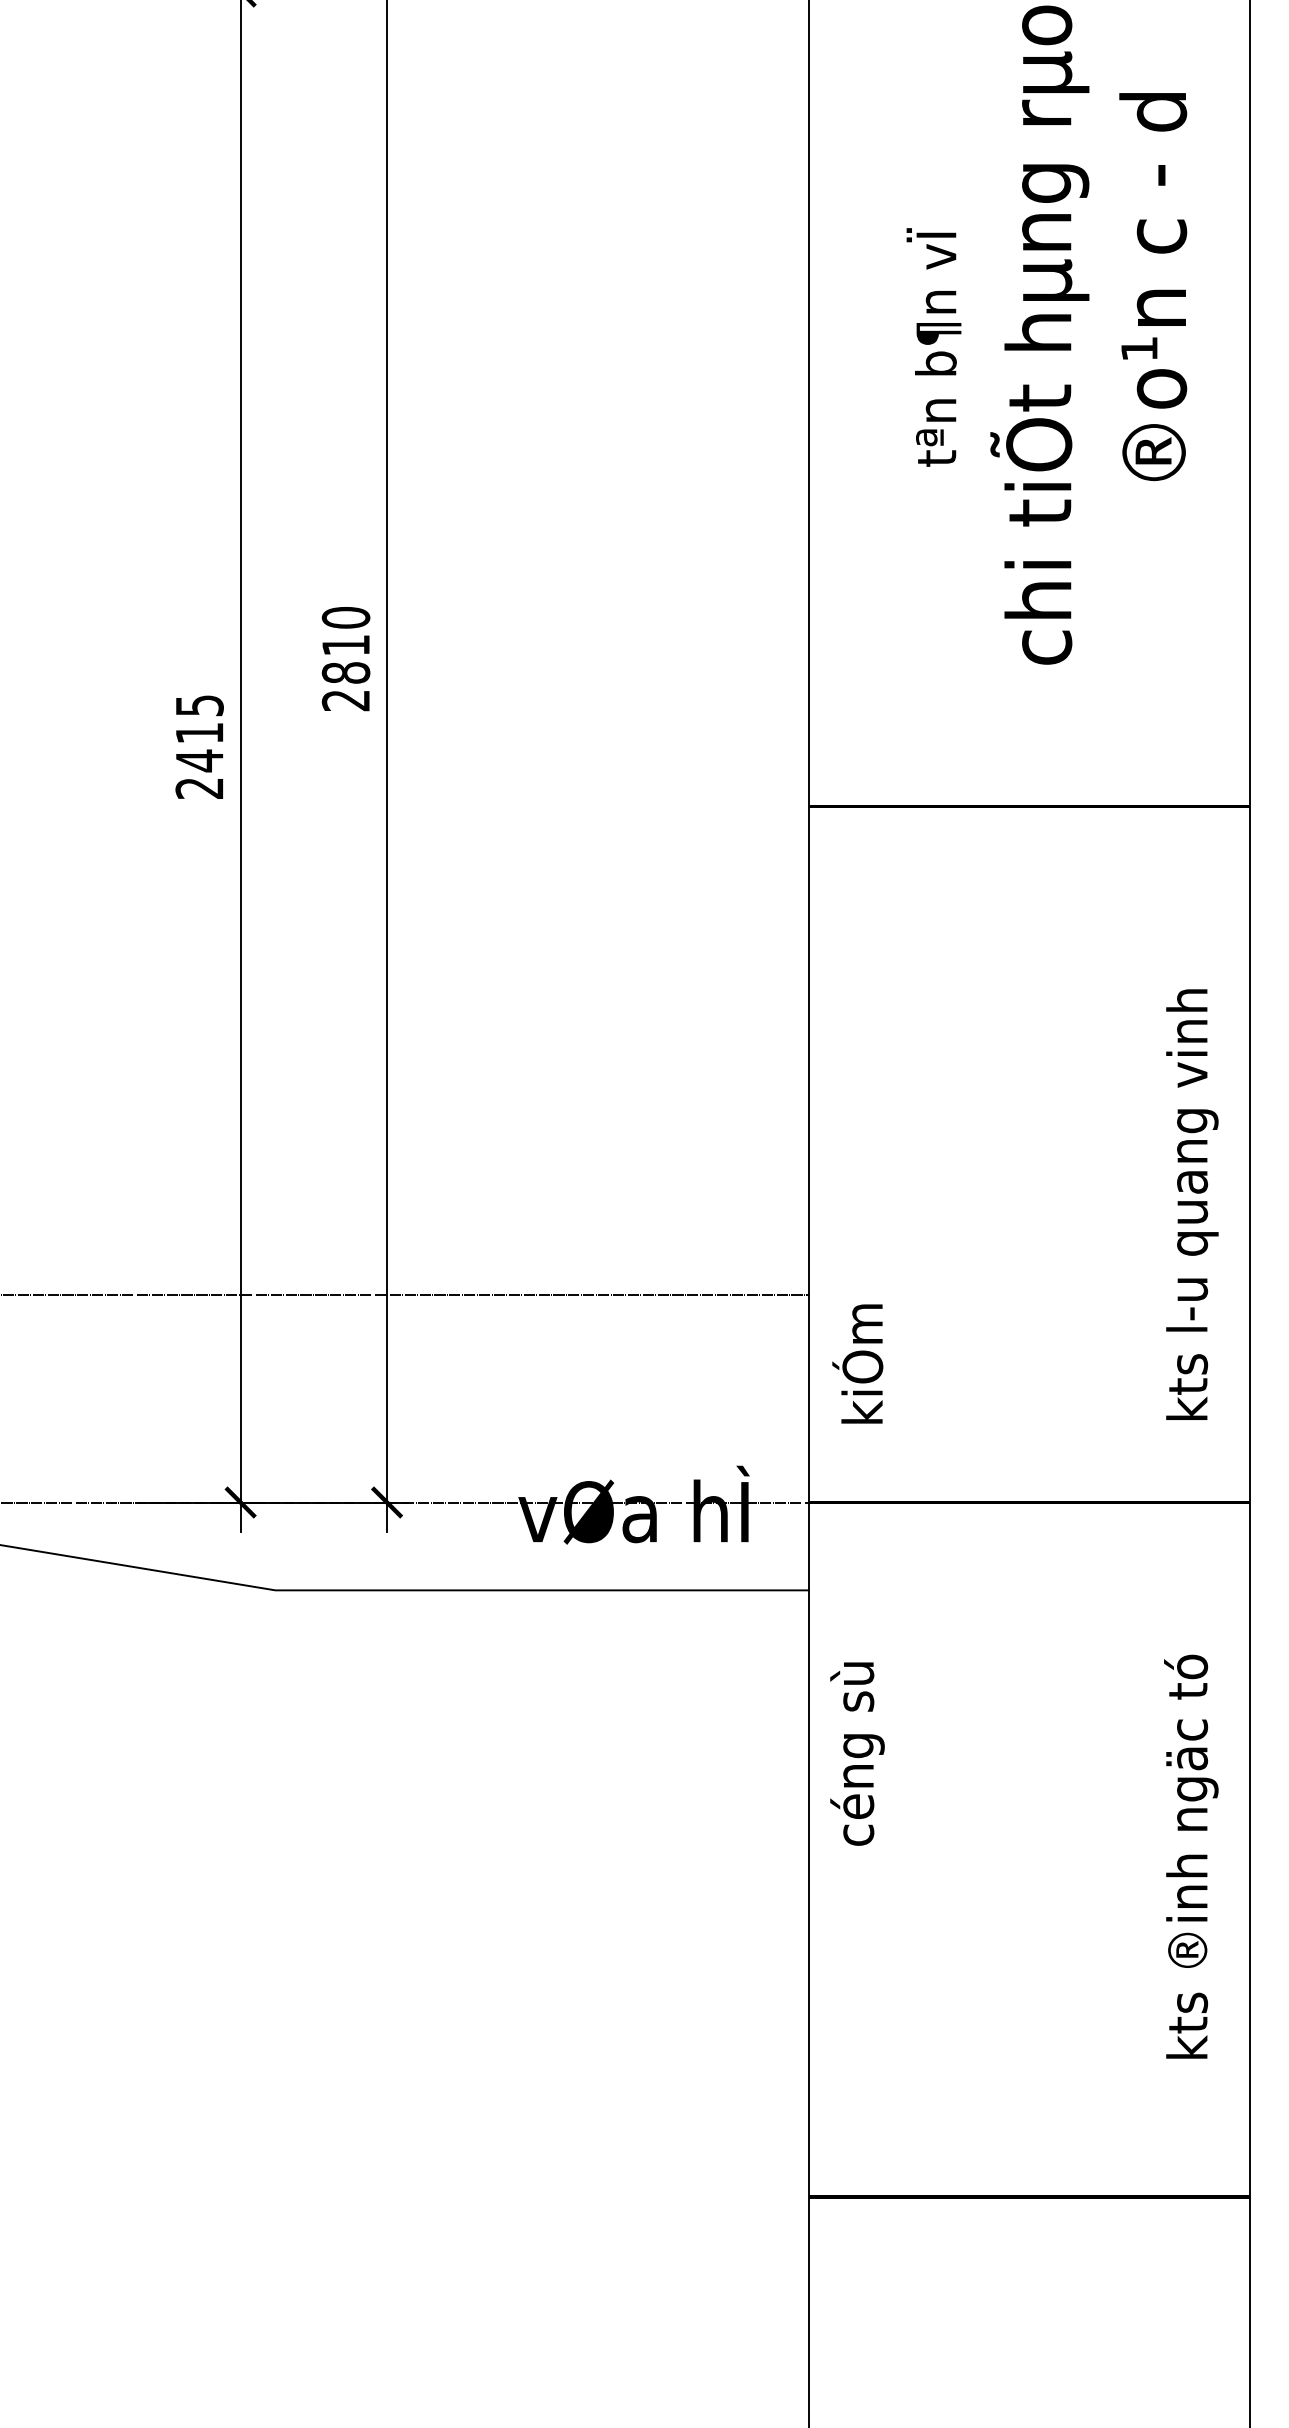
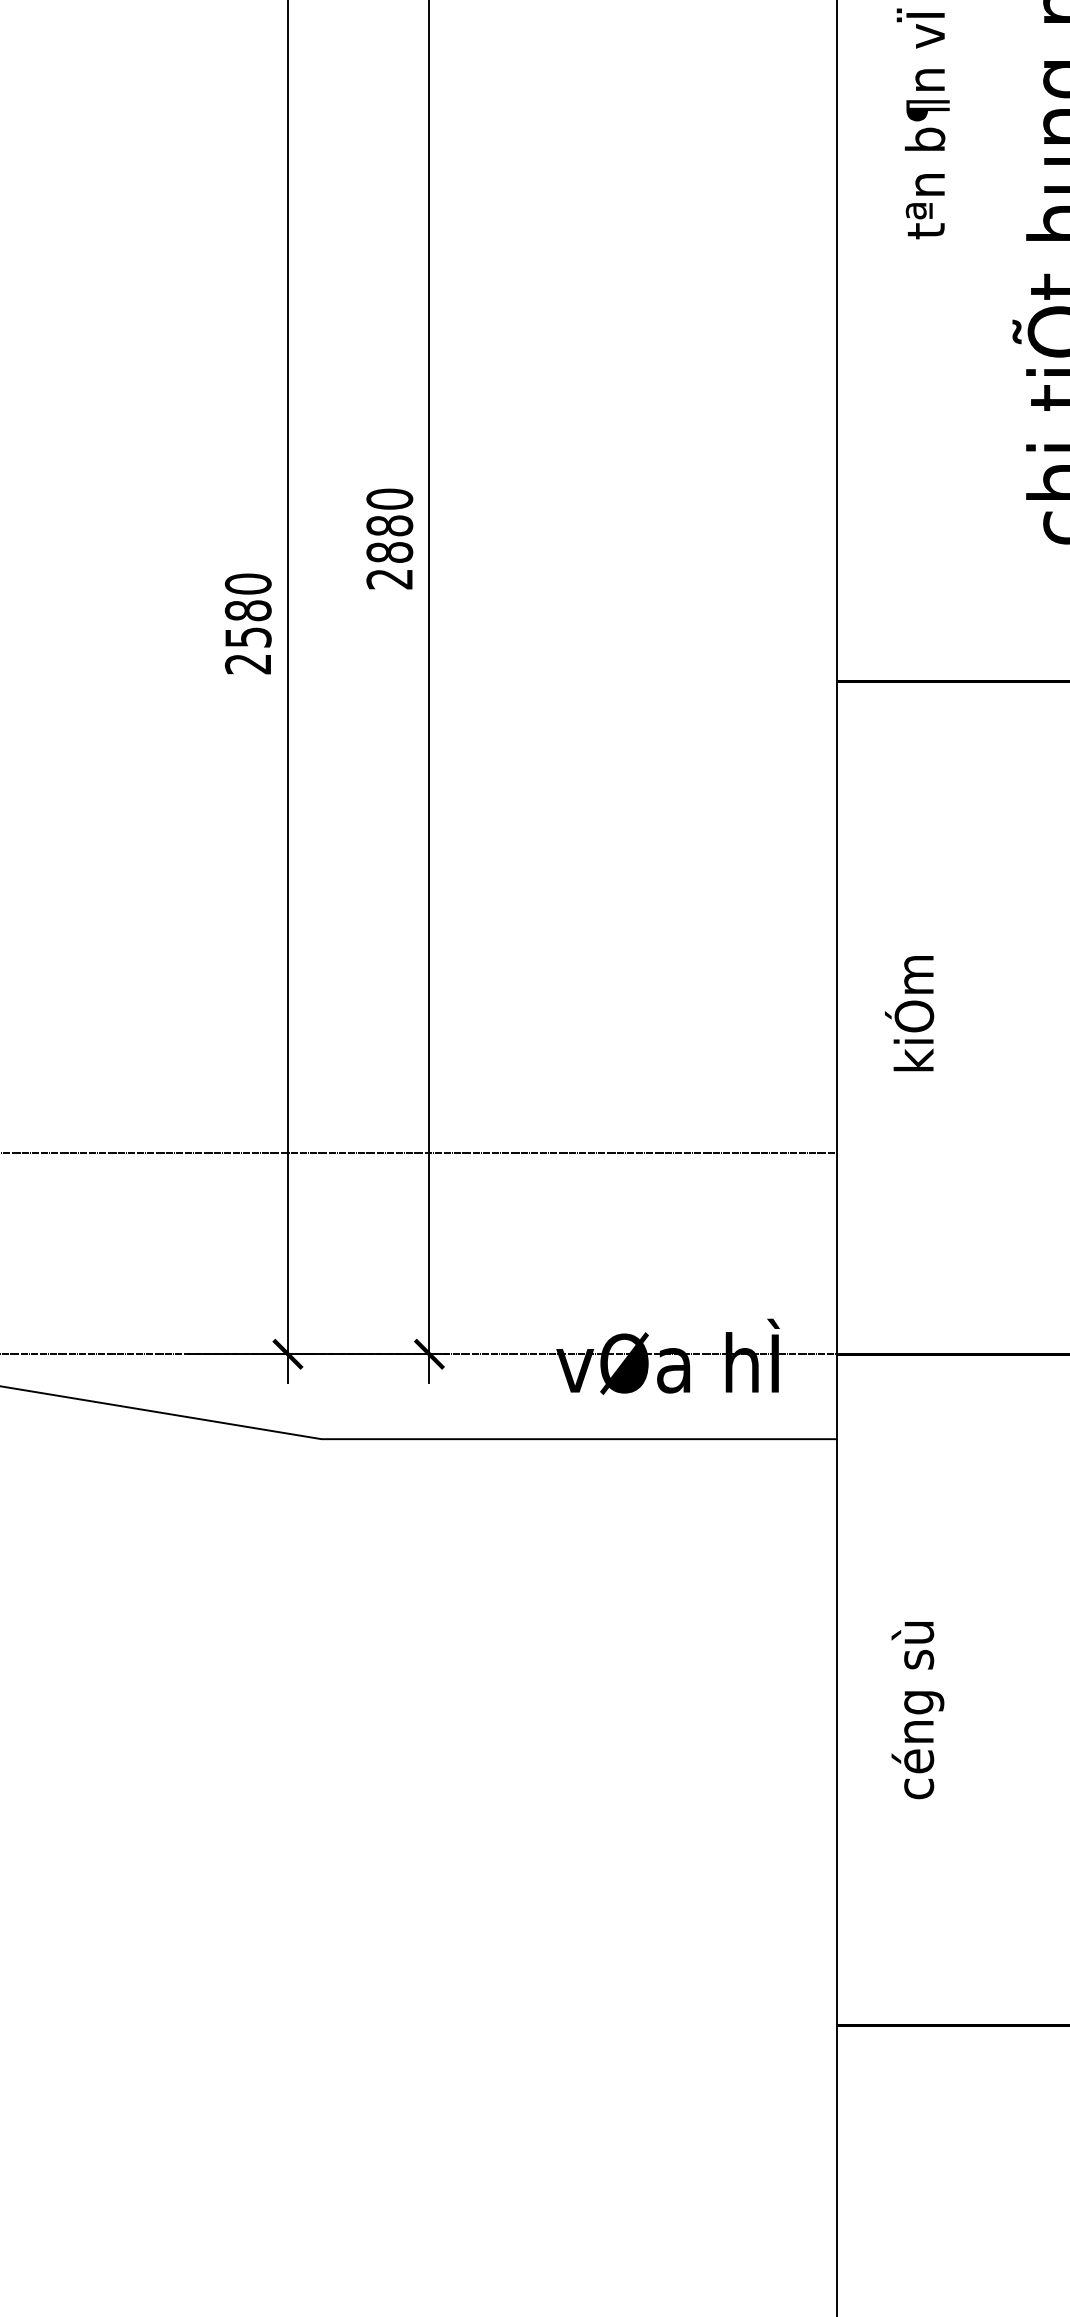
text: (933, 347) -> (922, 123), moved
text: (345, 645) -> (389, 525), 2810 -> 2880
text: (199, 733) -> (248, 611), 2415 -> 2580
text: (857, 1363) -> (909, 1013), moved
text: (857, 1753) -> (917, 1709), moved

